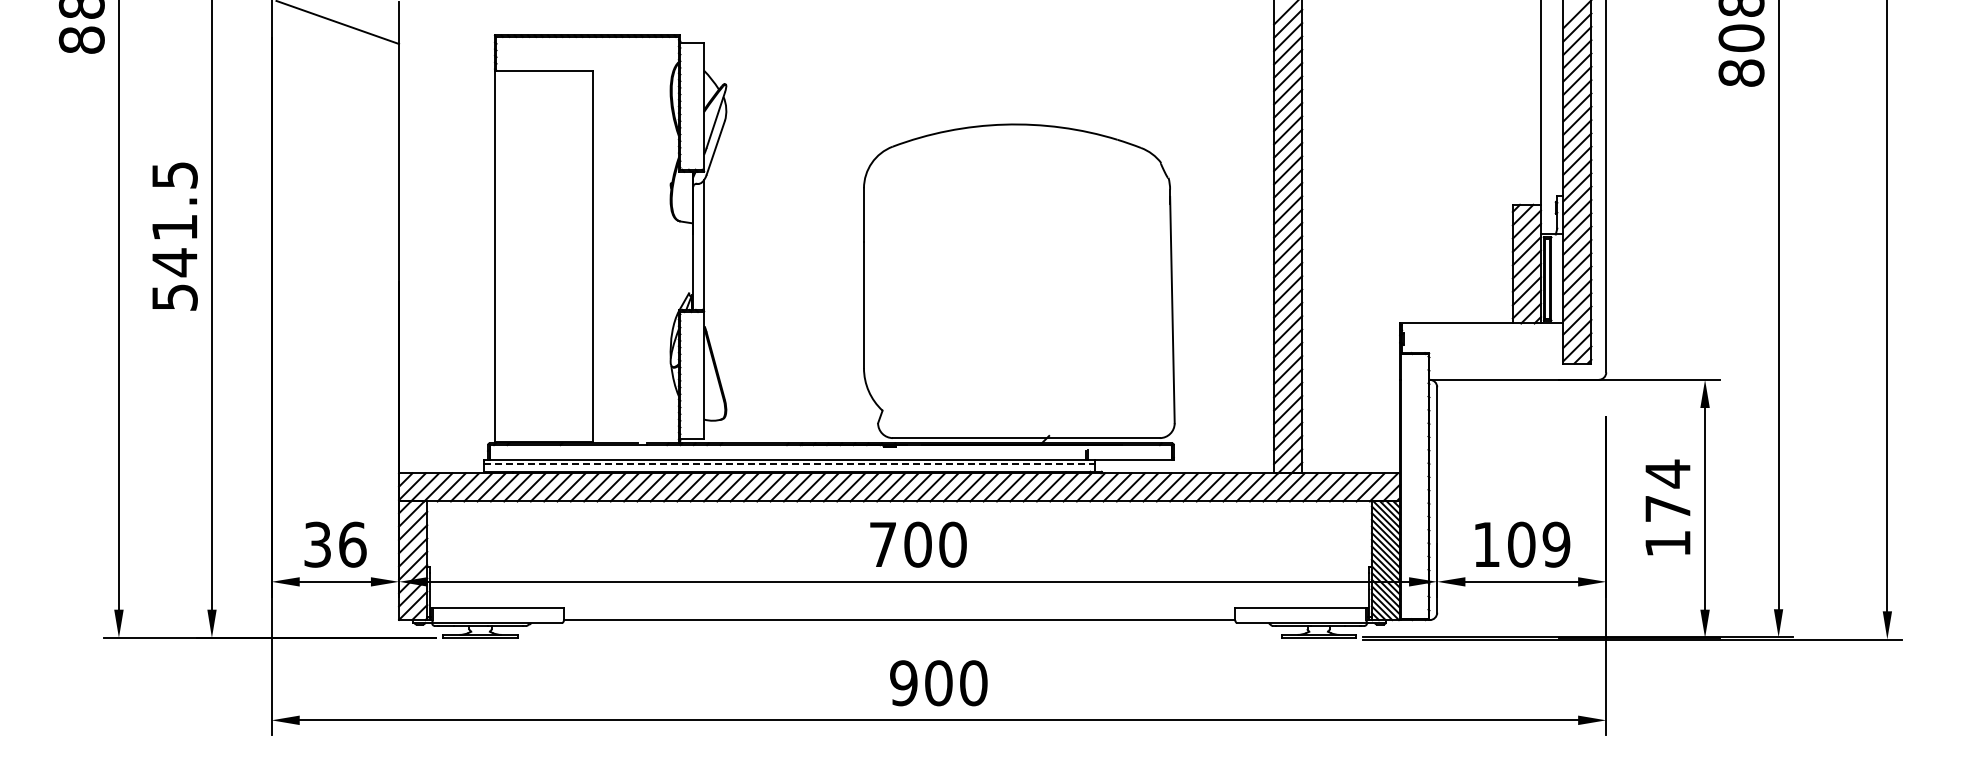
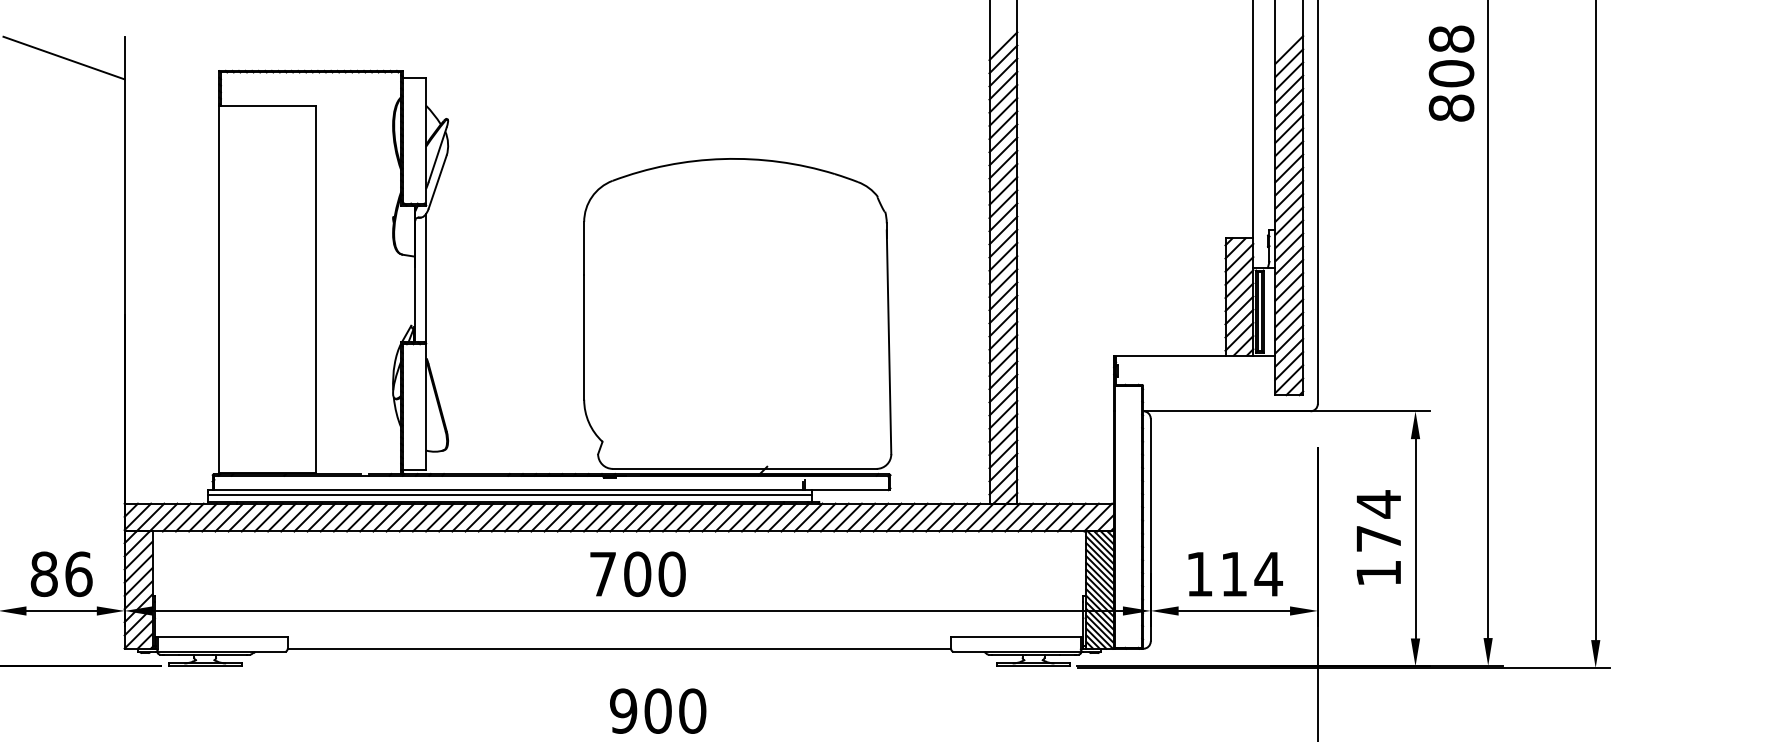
line: (789, 464) -> (510, 494), dashed -> solid
text: (317, 544) -> (44, 574), 36 -> 86
text: (1539, 544) -> (1251, 574), 109 -> 114

